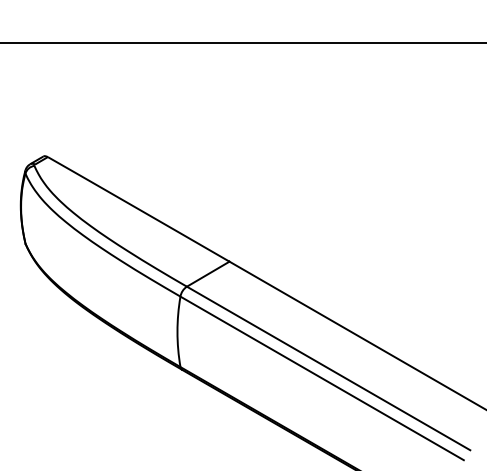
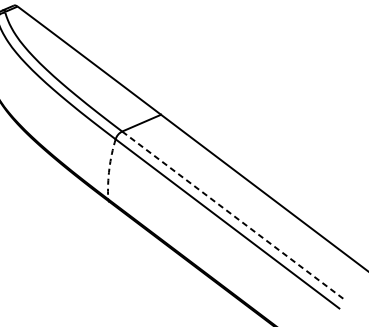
arc: (177, 331) -> (109, 168), solid -> dashed
line: (328, 368) -> (233, 216), solid -> dashed

